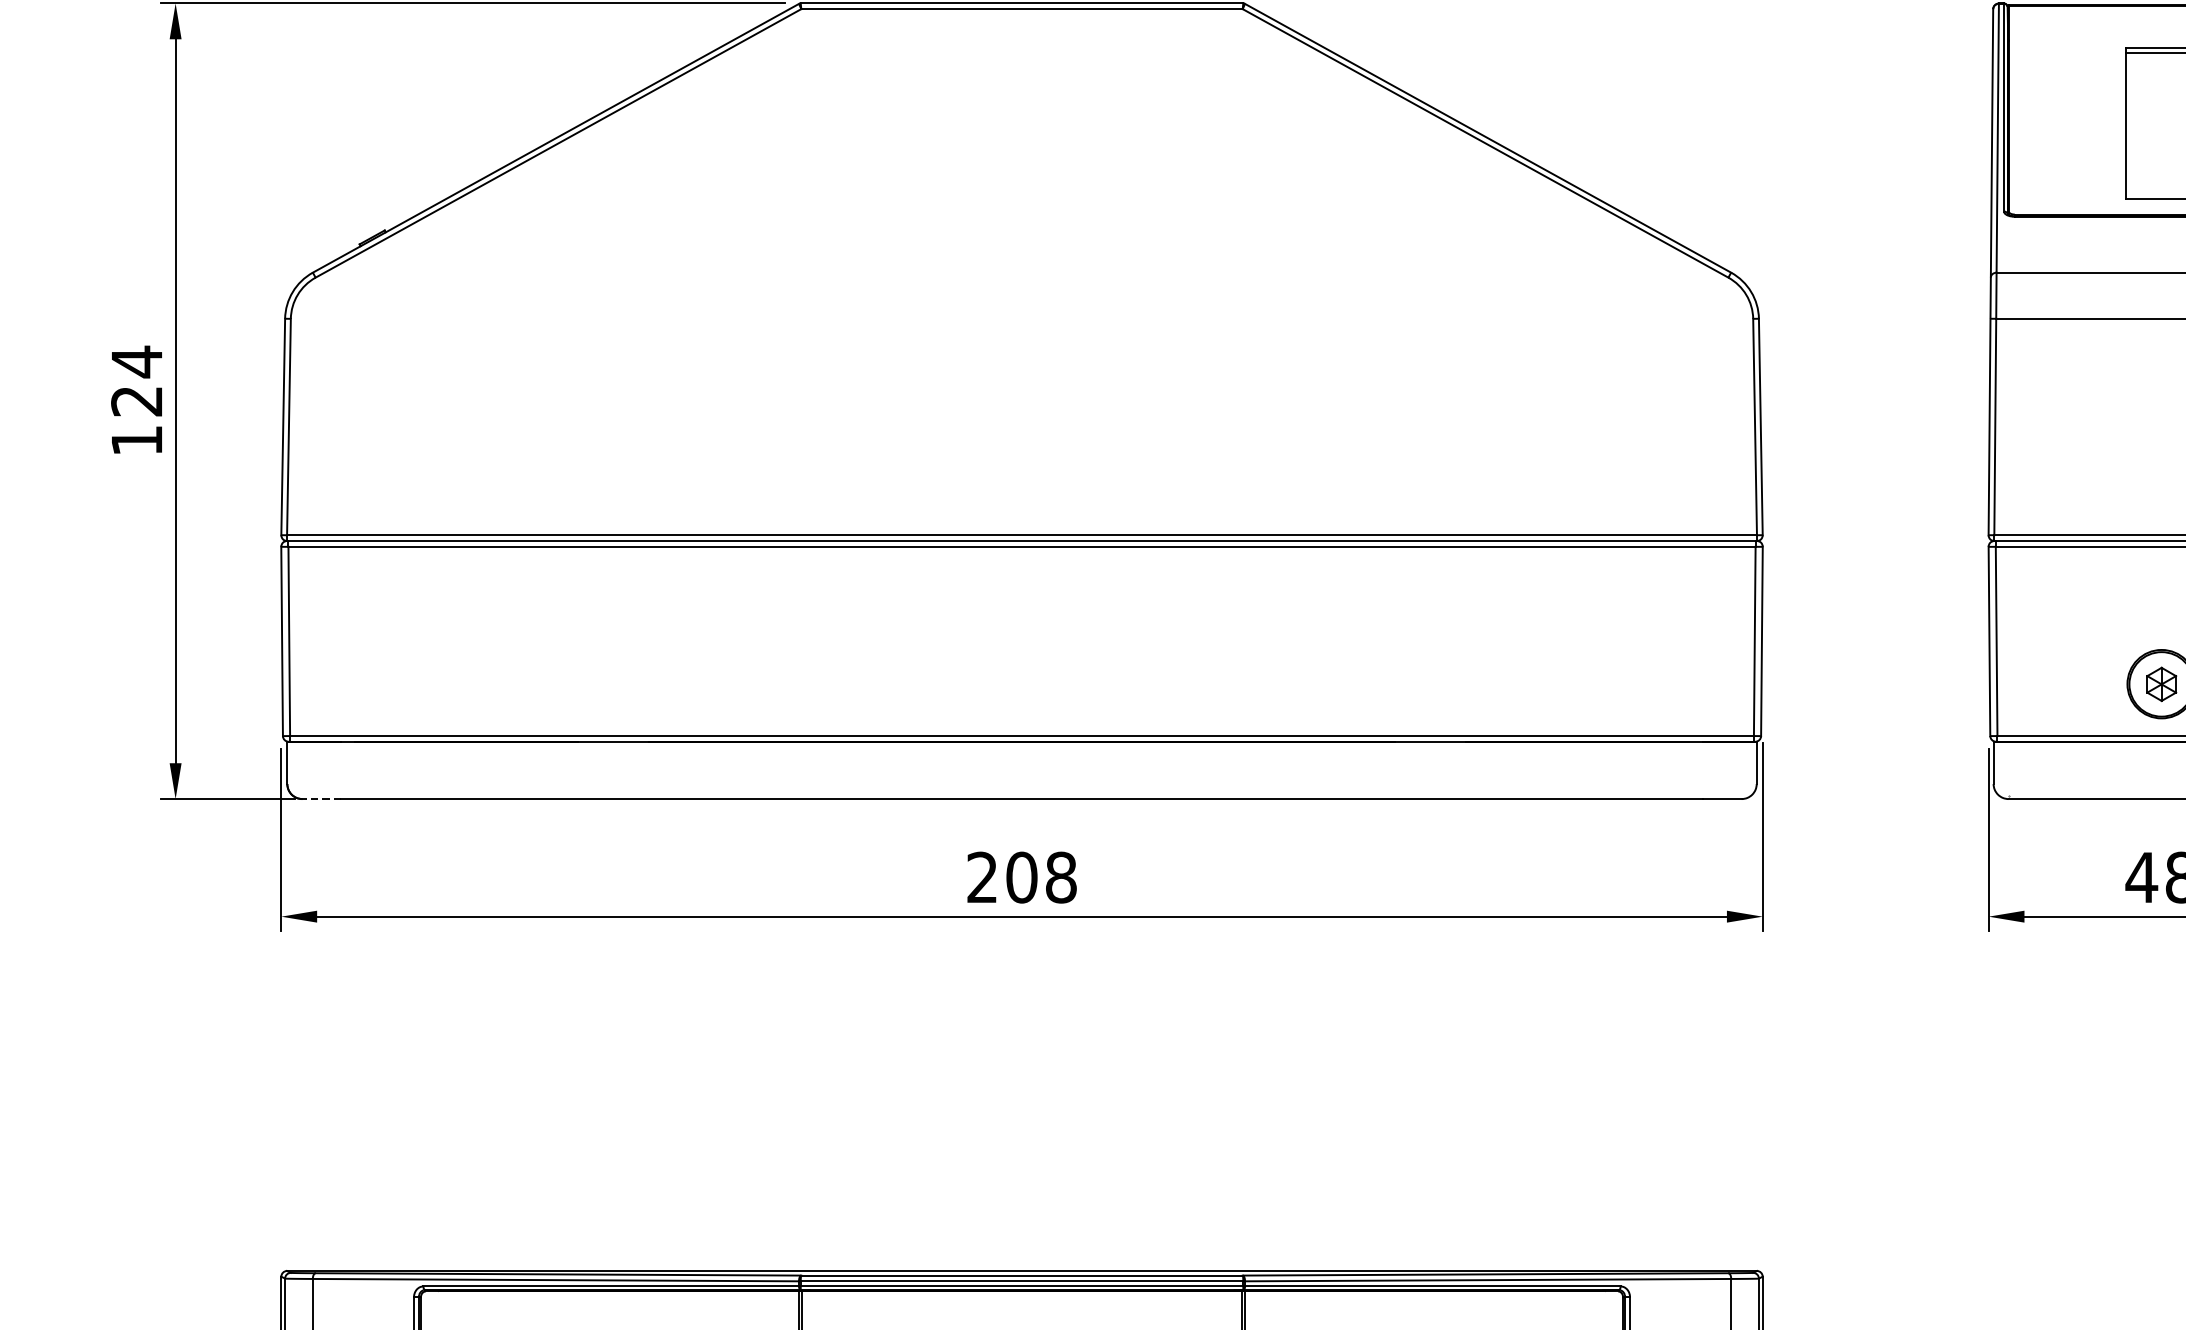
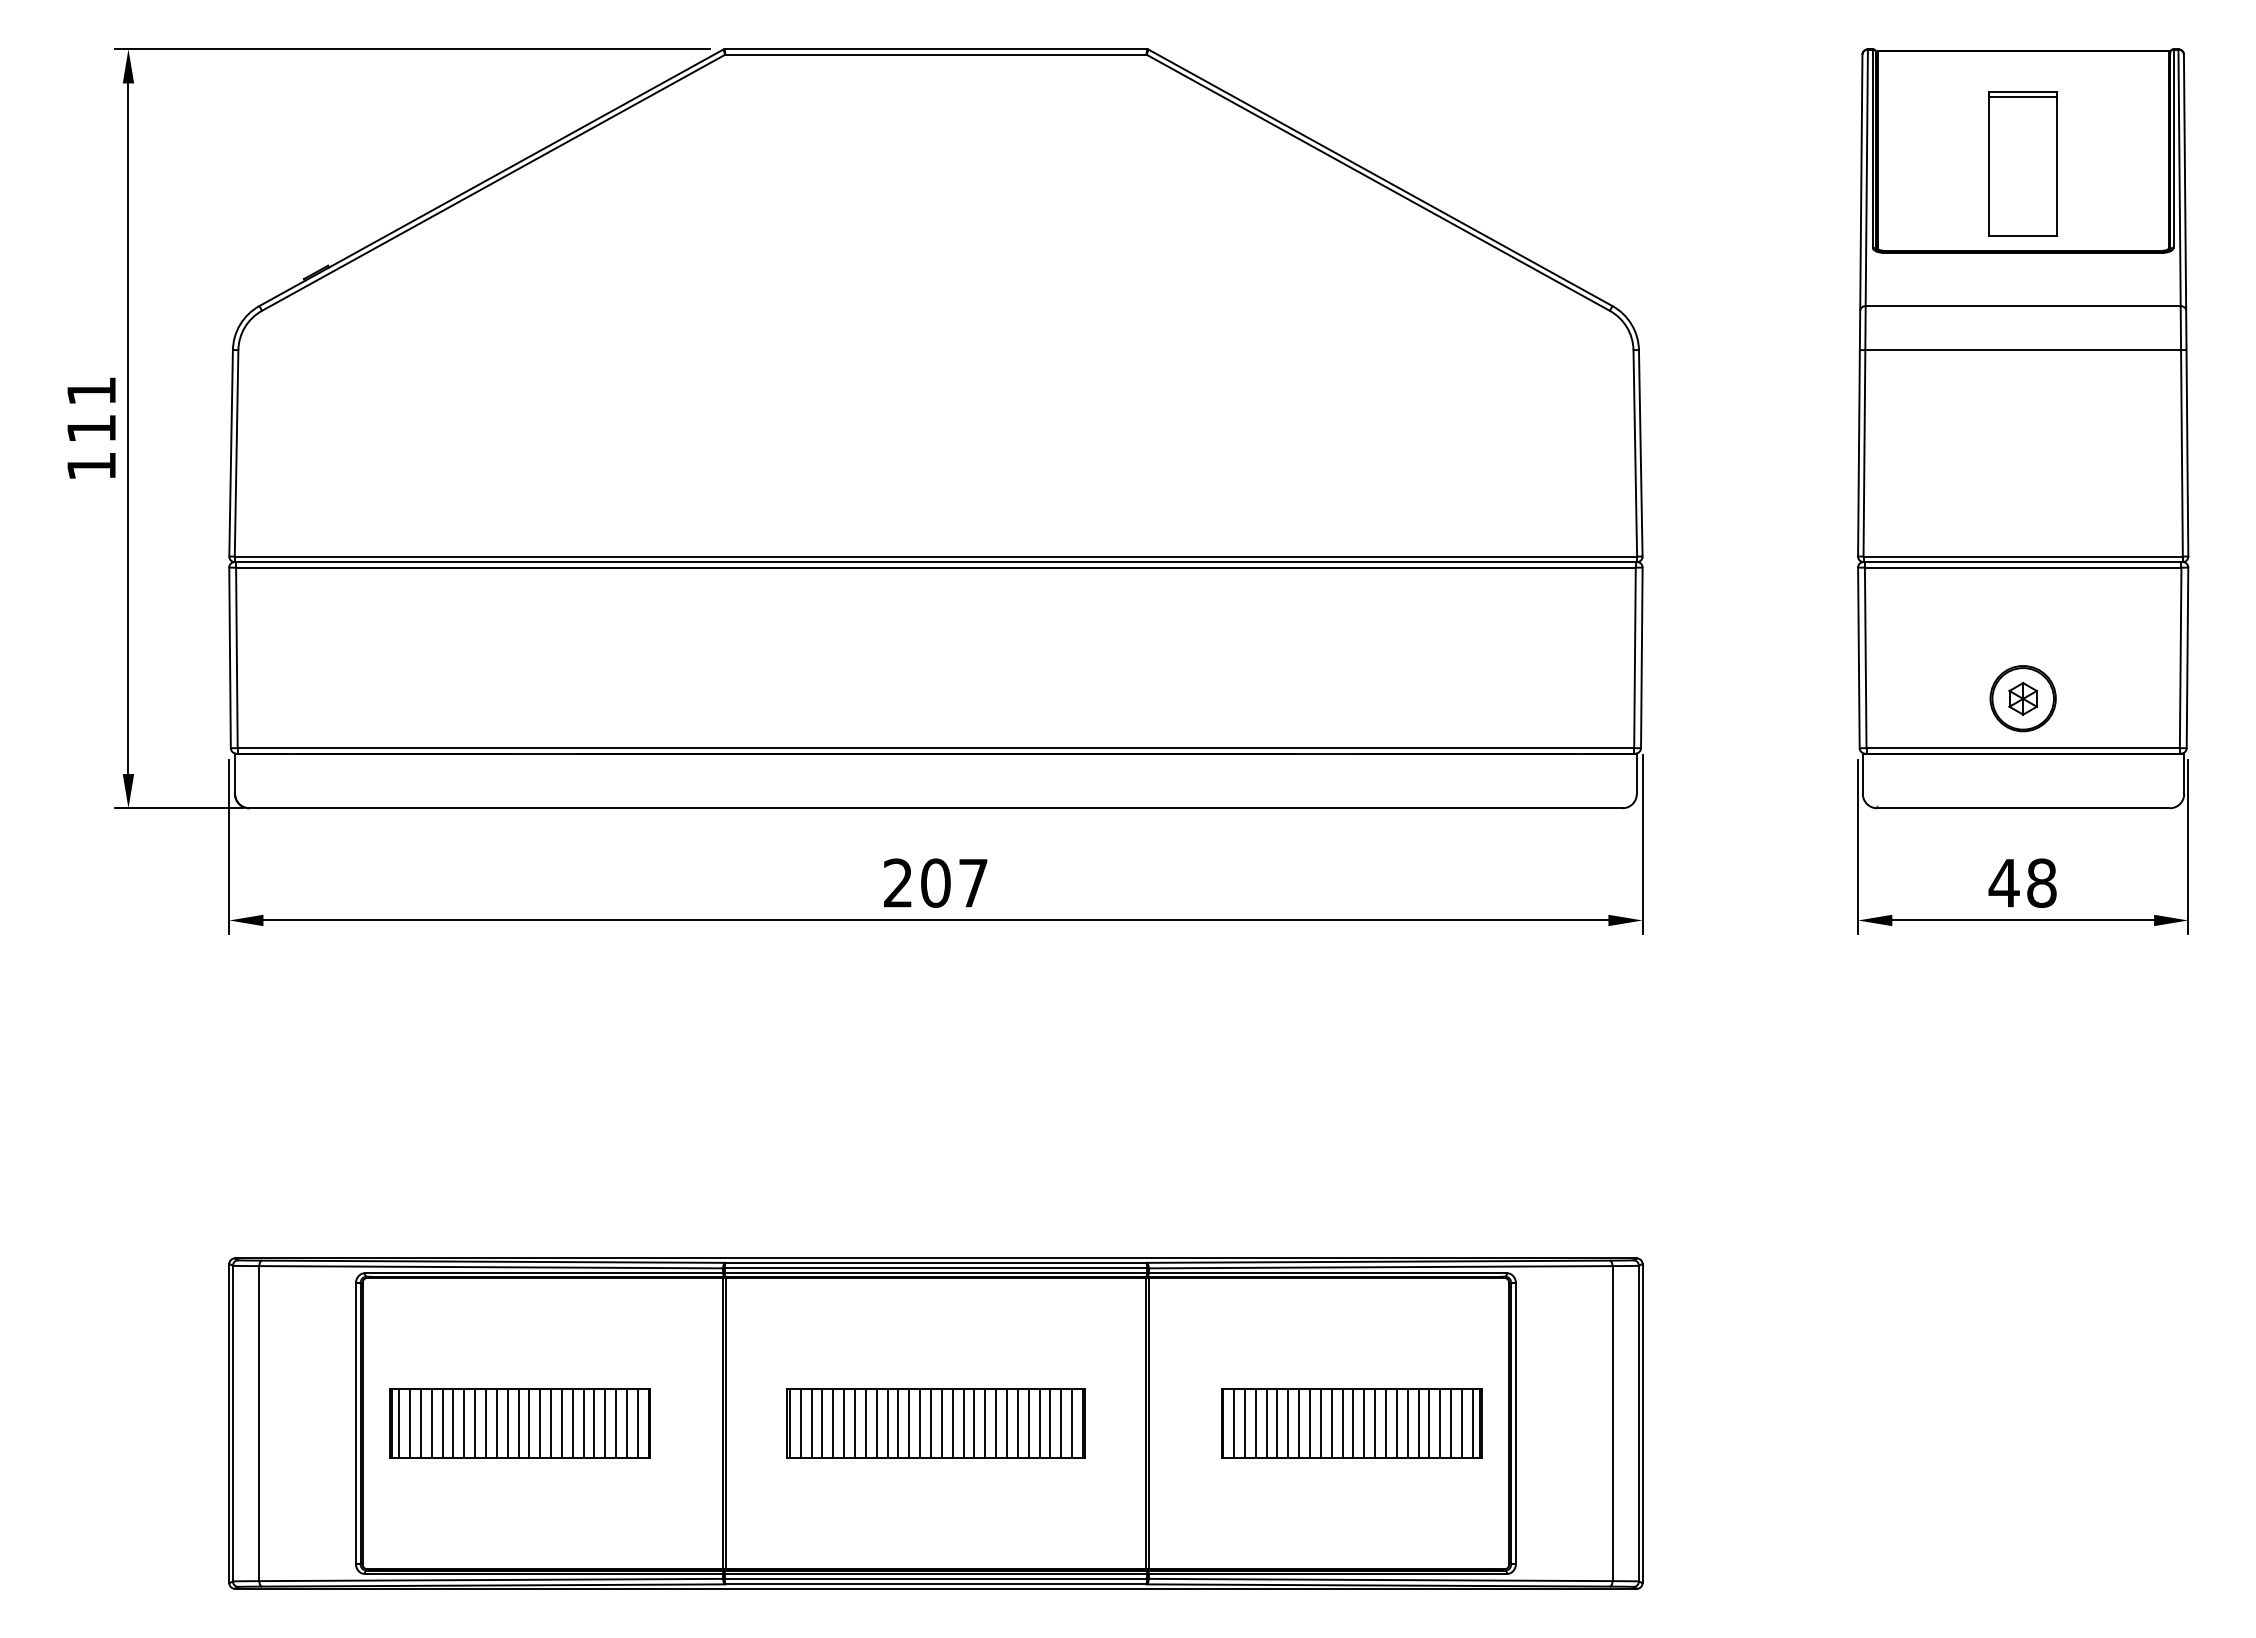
text: (135, 381) -> (90, 409), 124 -> 111
line: (321, 799) -> (267, 808), dashed -> solid
text: (1061, 876) -> (973, 882), 208 -> 207

